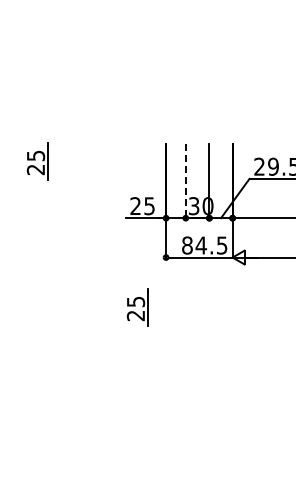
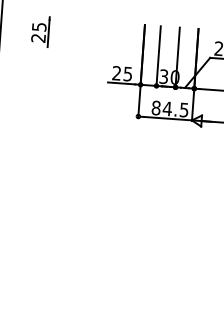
line: (185, 182) -> (158, 57), dashed -> solid
part: (137, 307) -> (112, 155), removed

